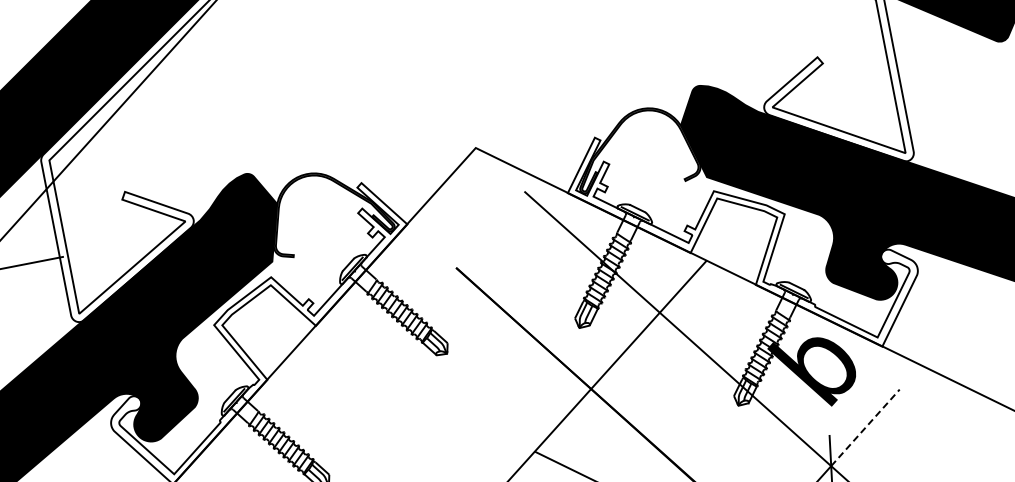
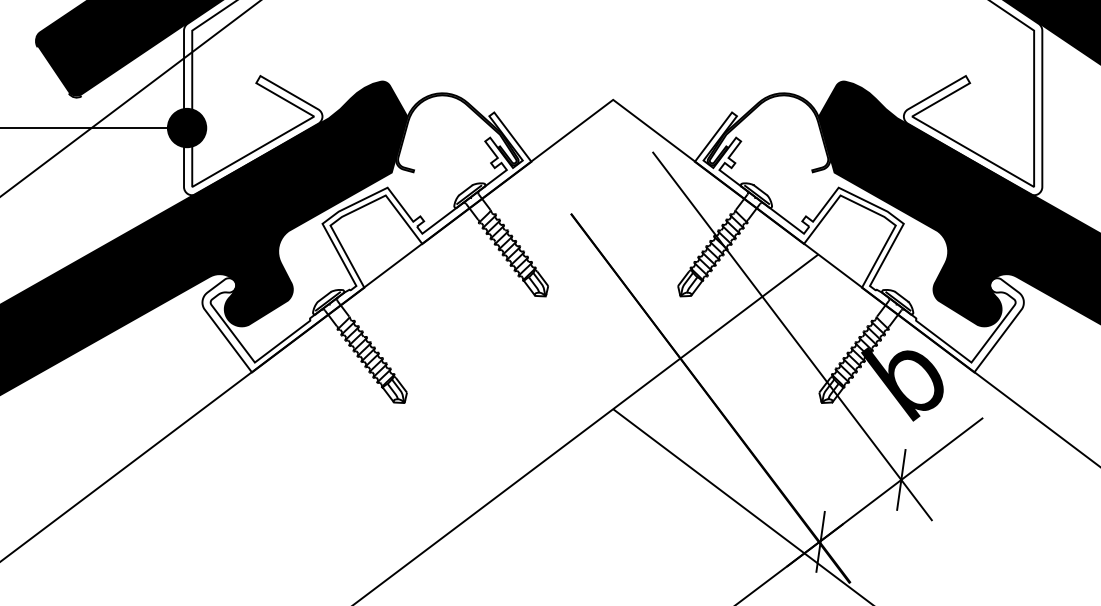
fill: (62, 256) -> (186, 127), added
line: (865, 427) -> (942, 448), dashed -> solid

